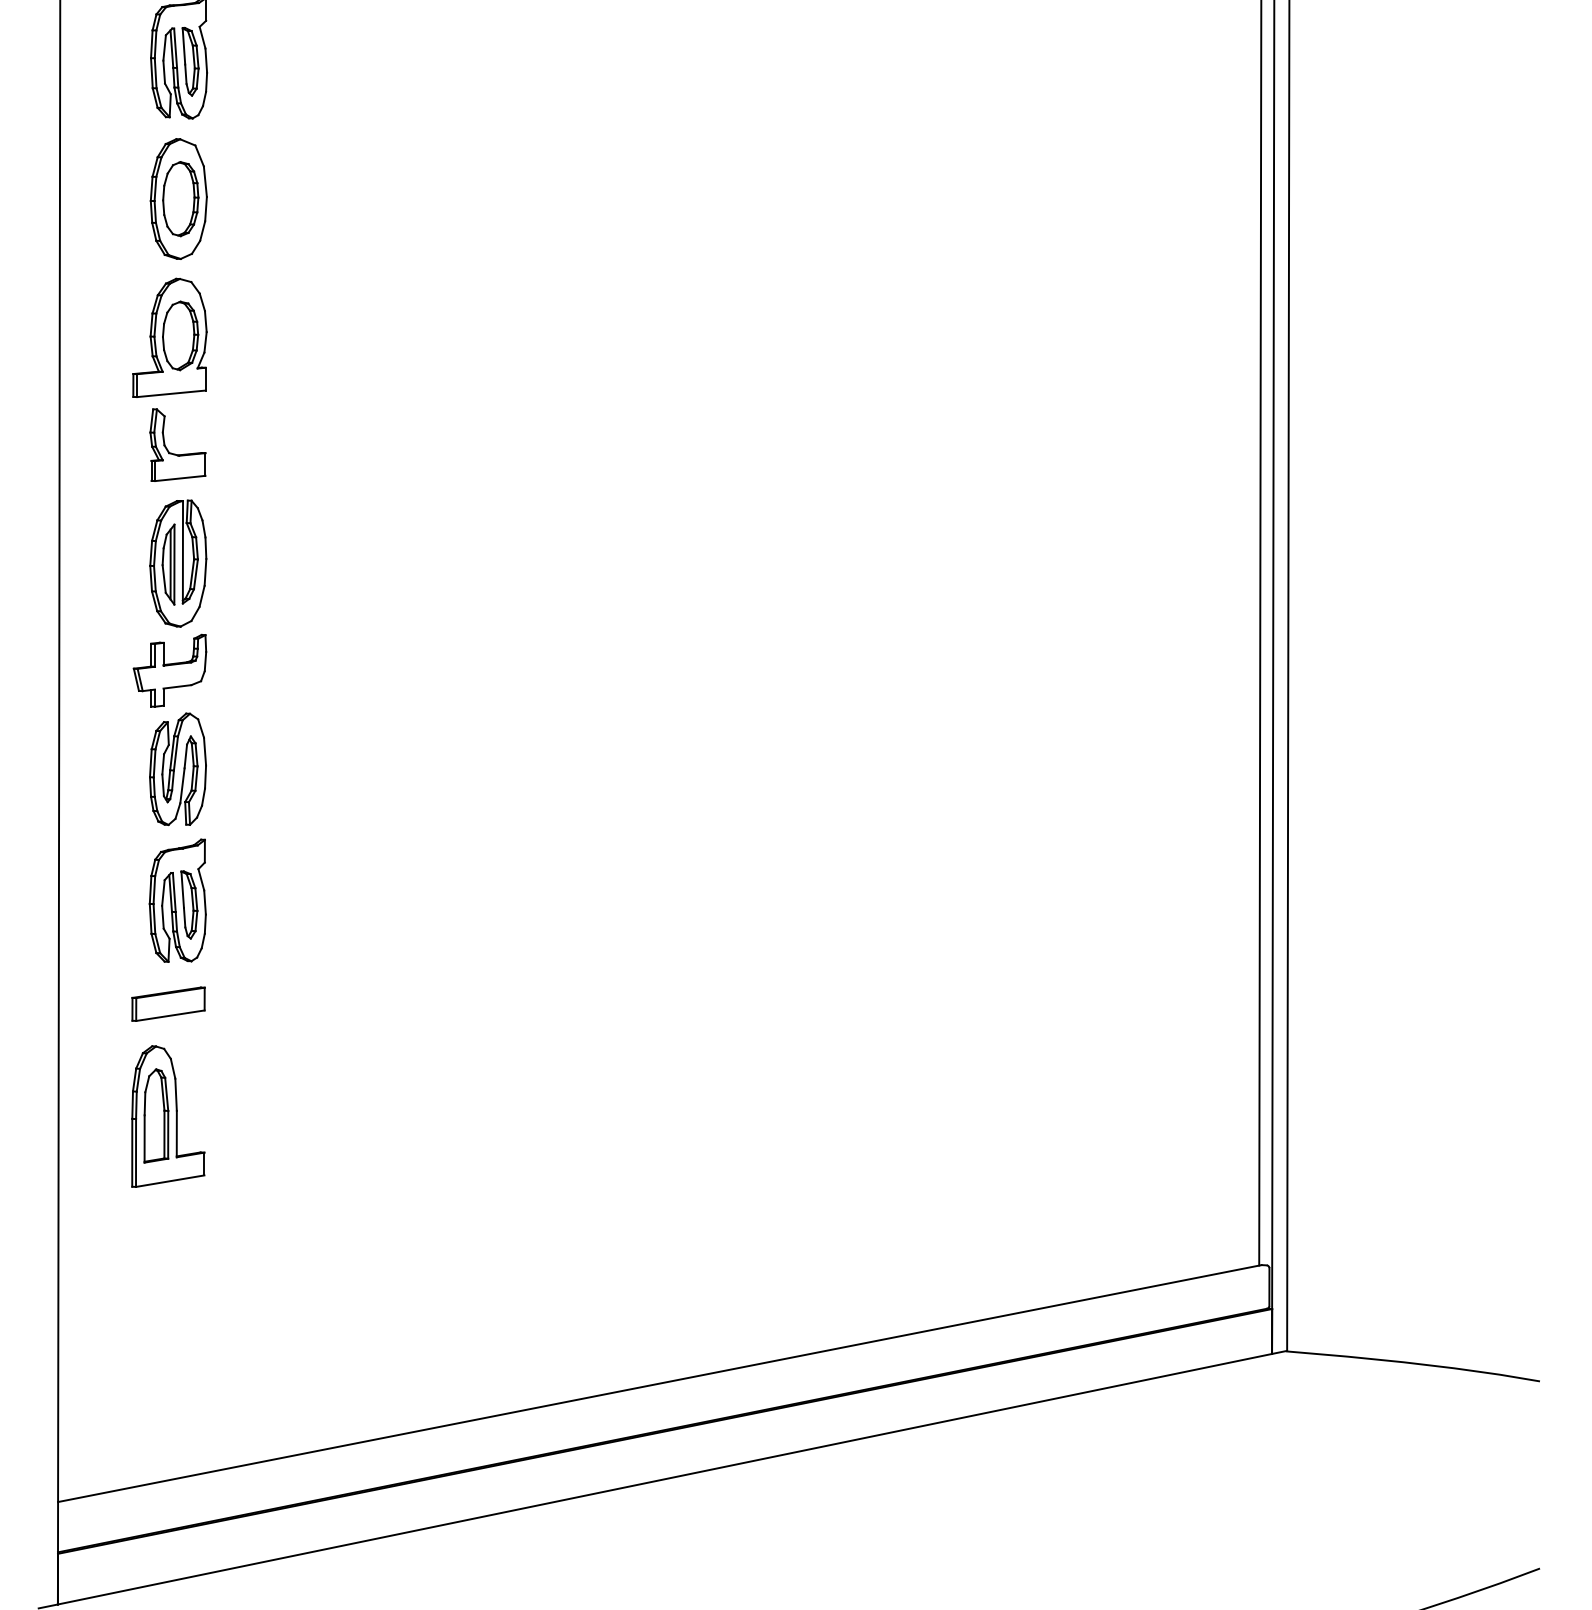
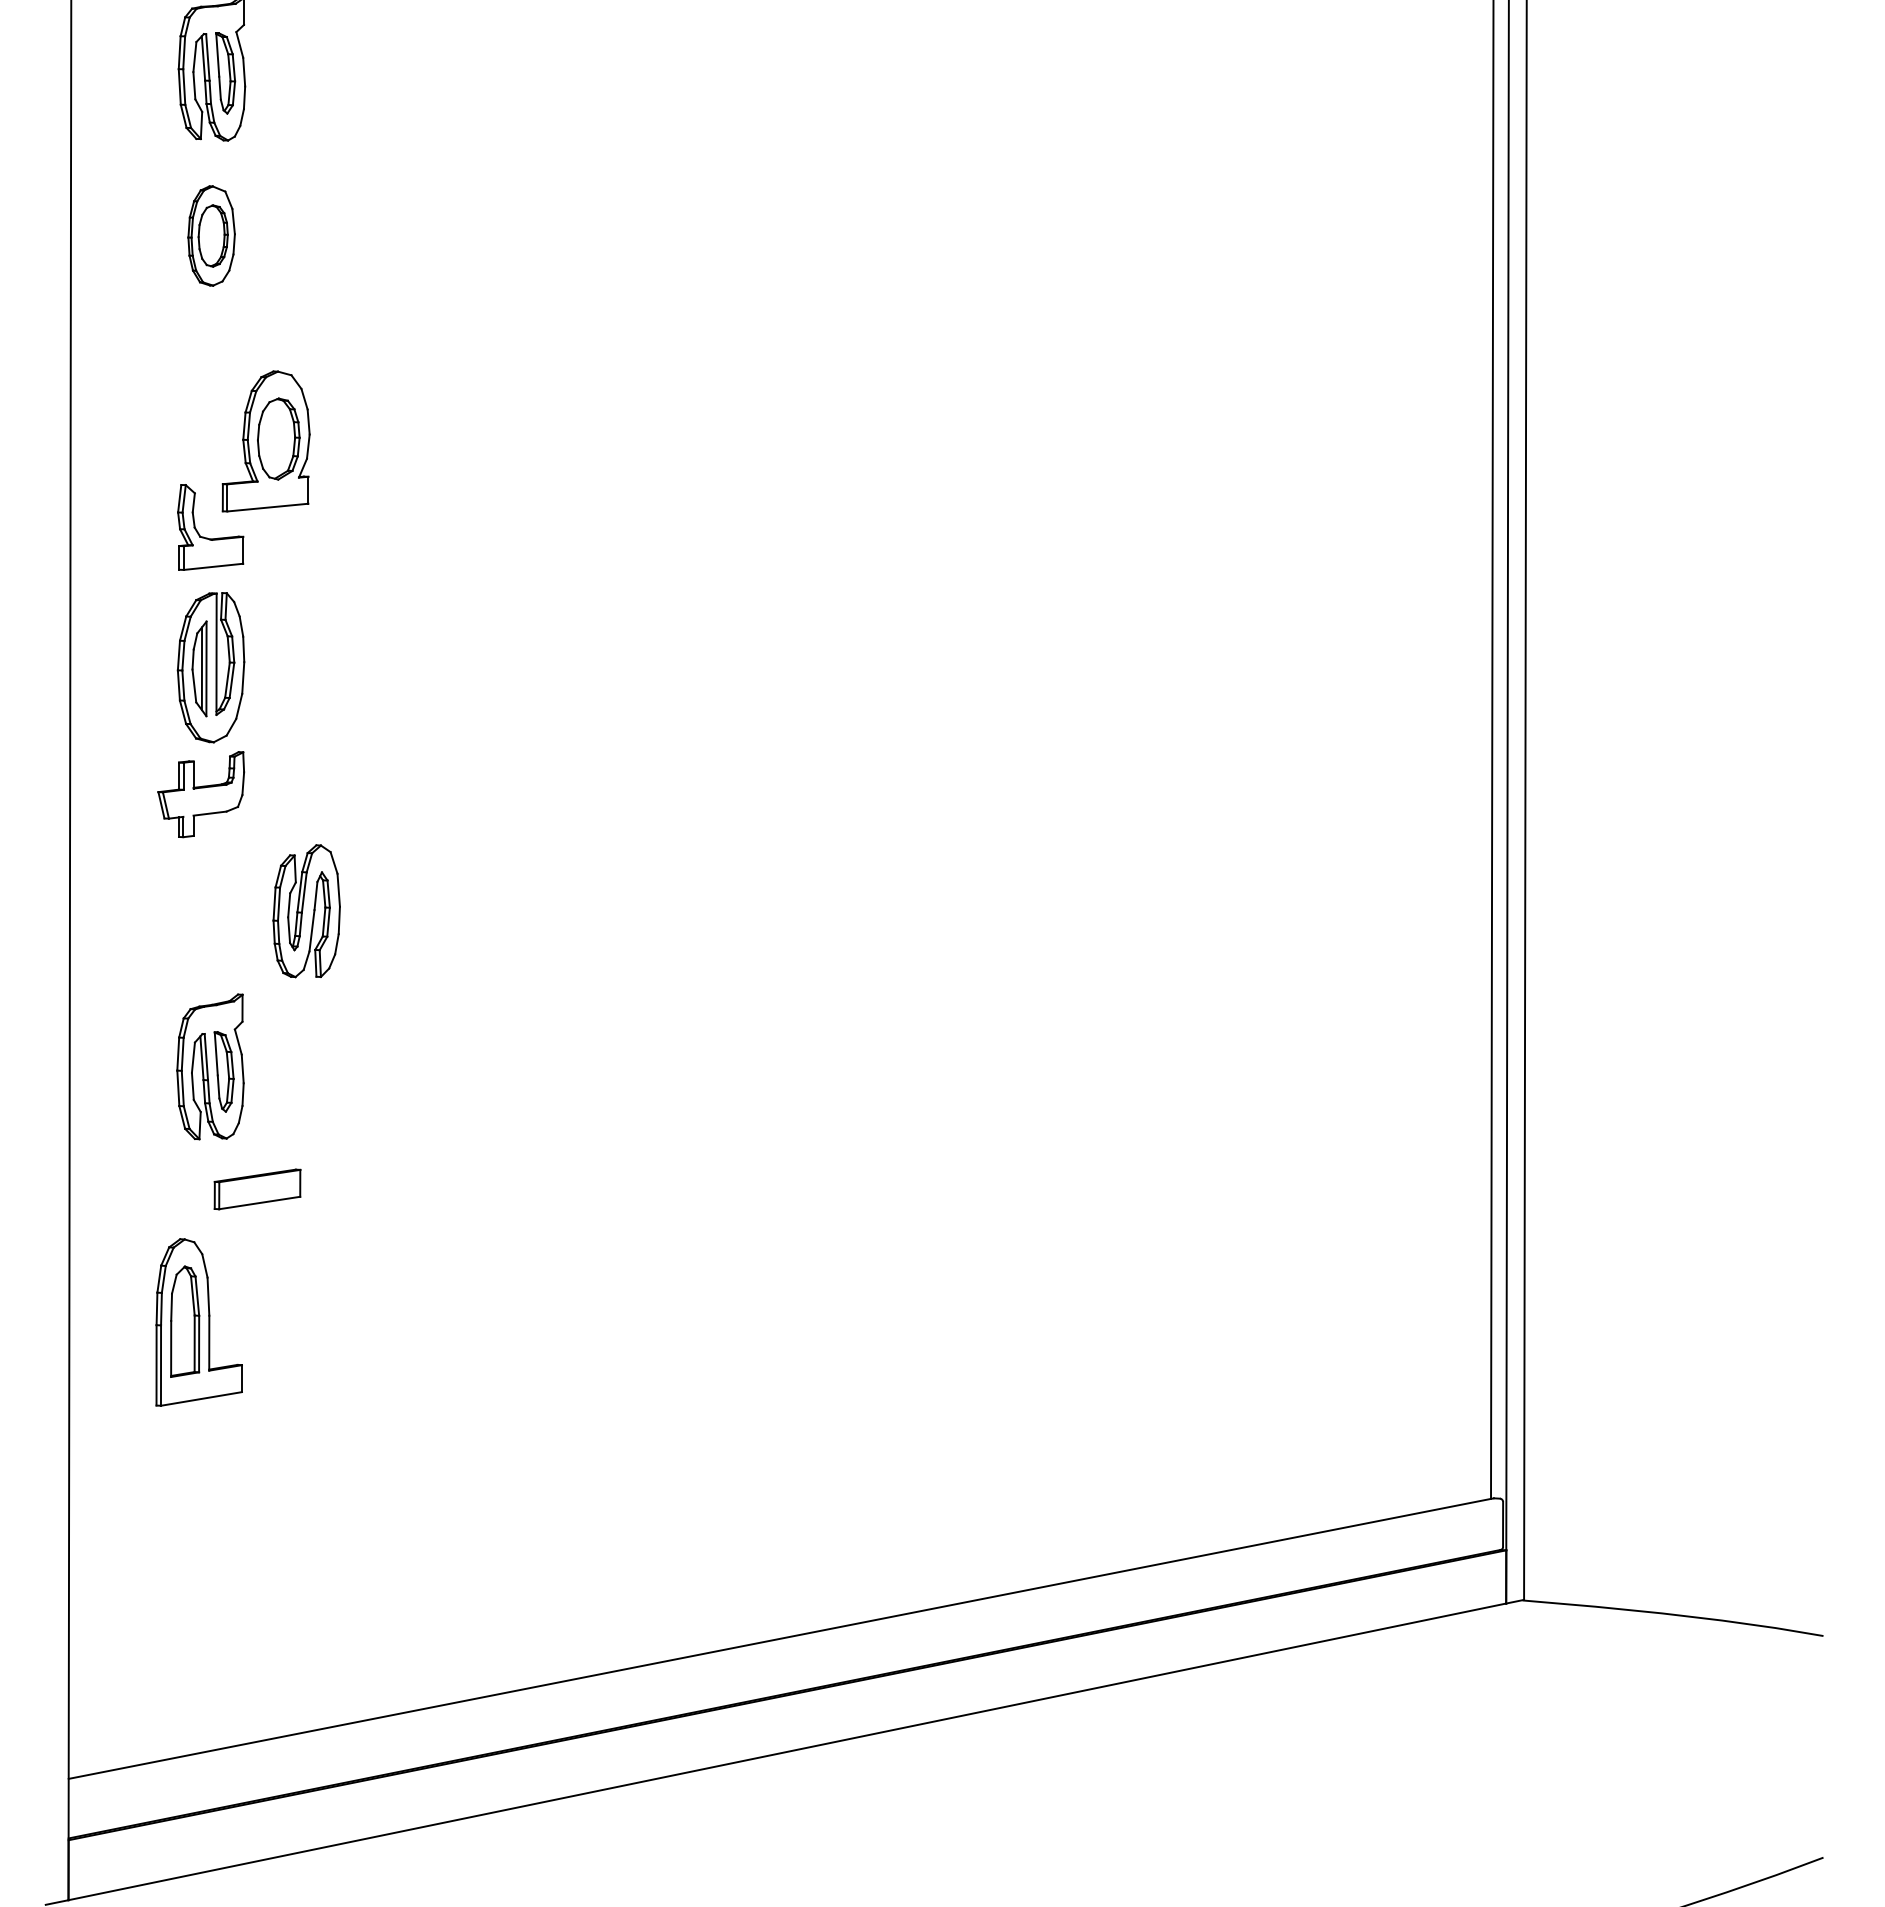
part: (178, 198) -> (211, 235), size x0.7
part: (169, 337) -> (265, 441), moved
part: (177, 769) -> (306, 911), moved
part: (168, 1004) -> (257, 1189), moved

